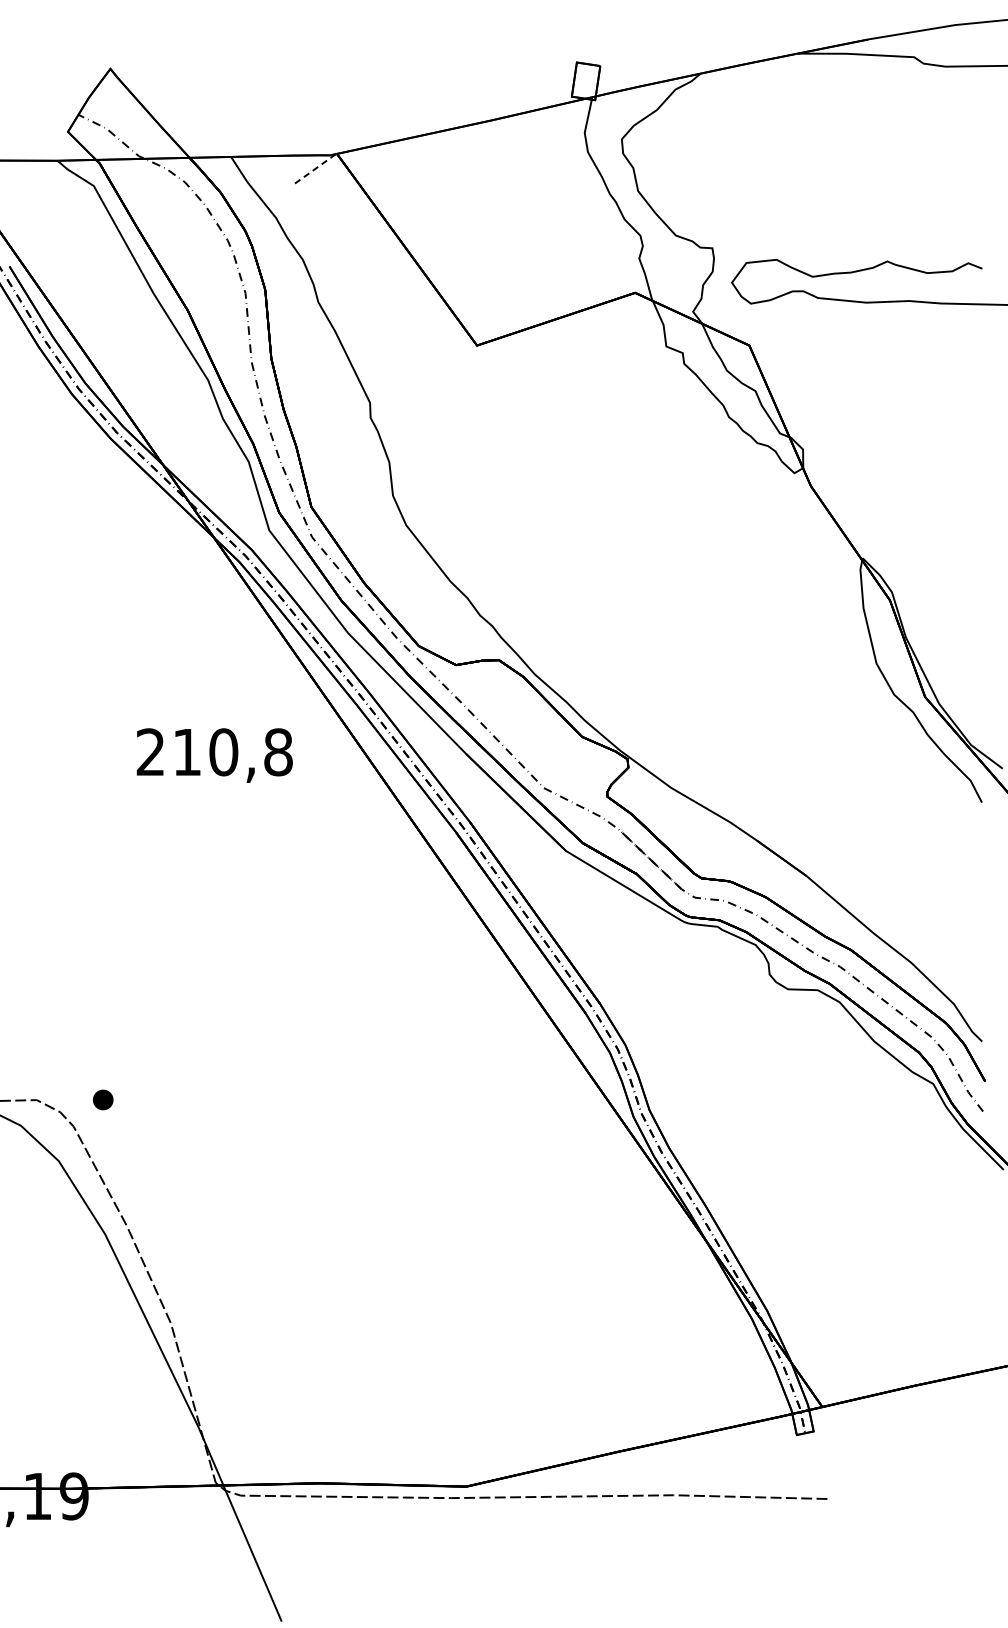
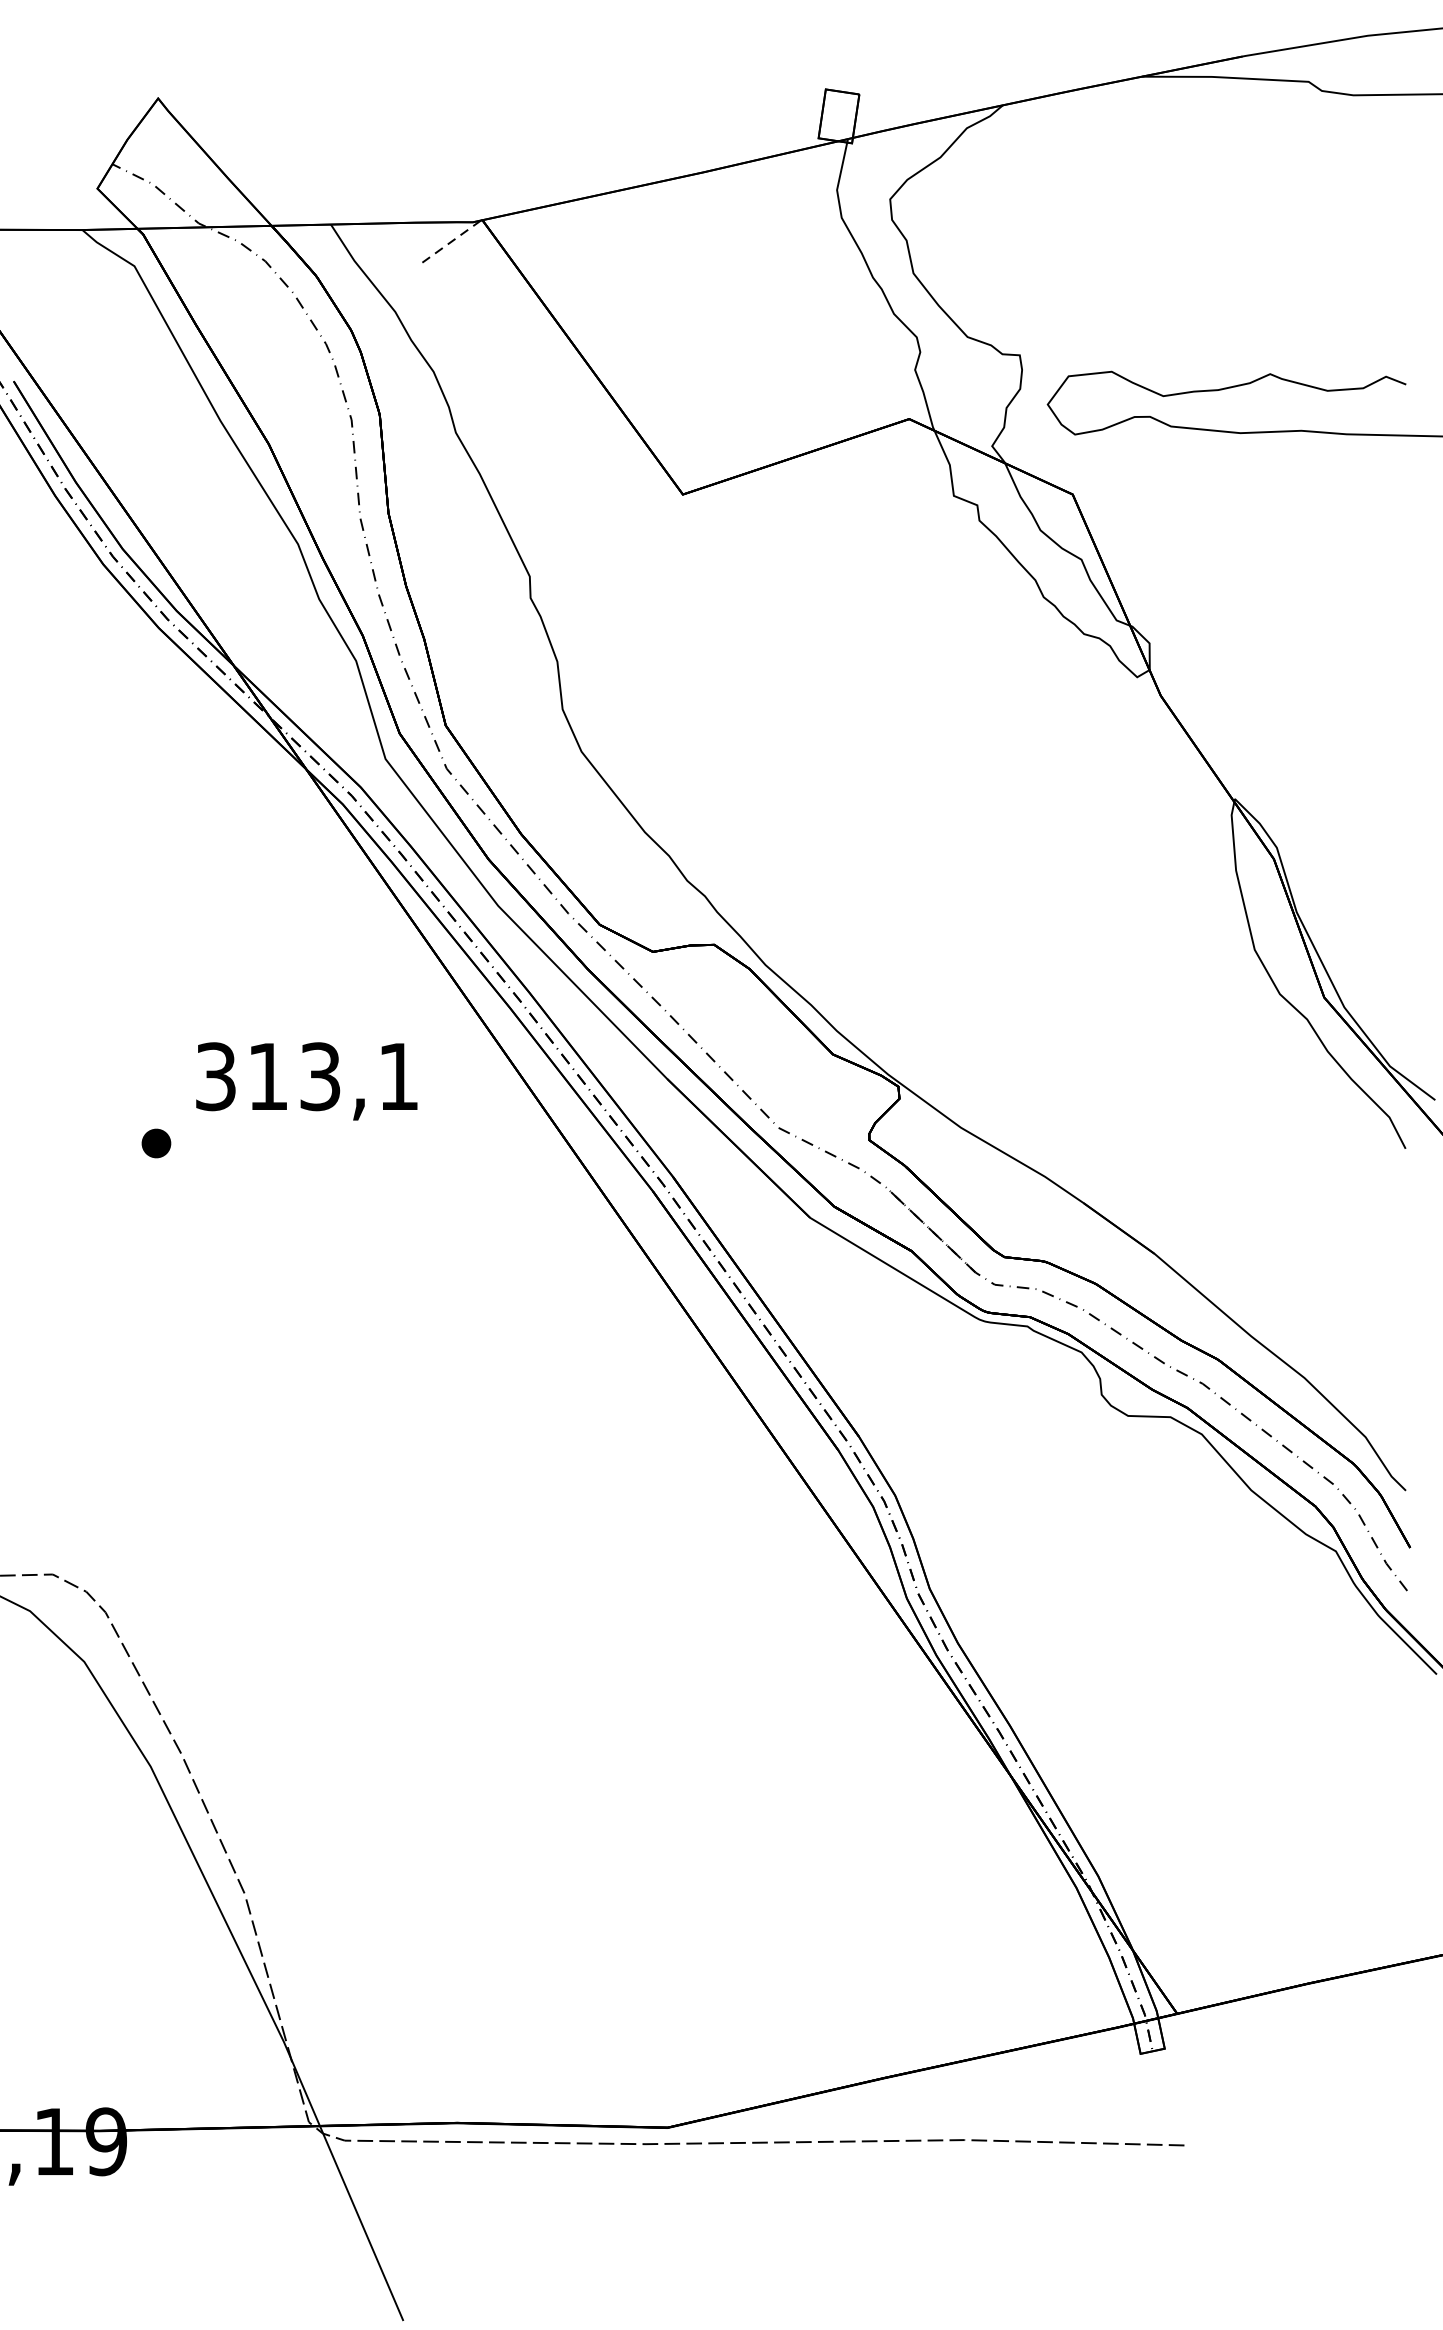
text: (214, 752) -> (307, 1076), 210,8 -> 313,1
part: (103, 1099) -> (156, 1142), moved

